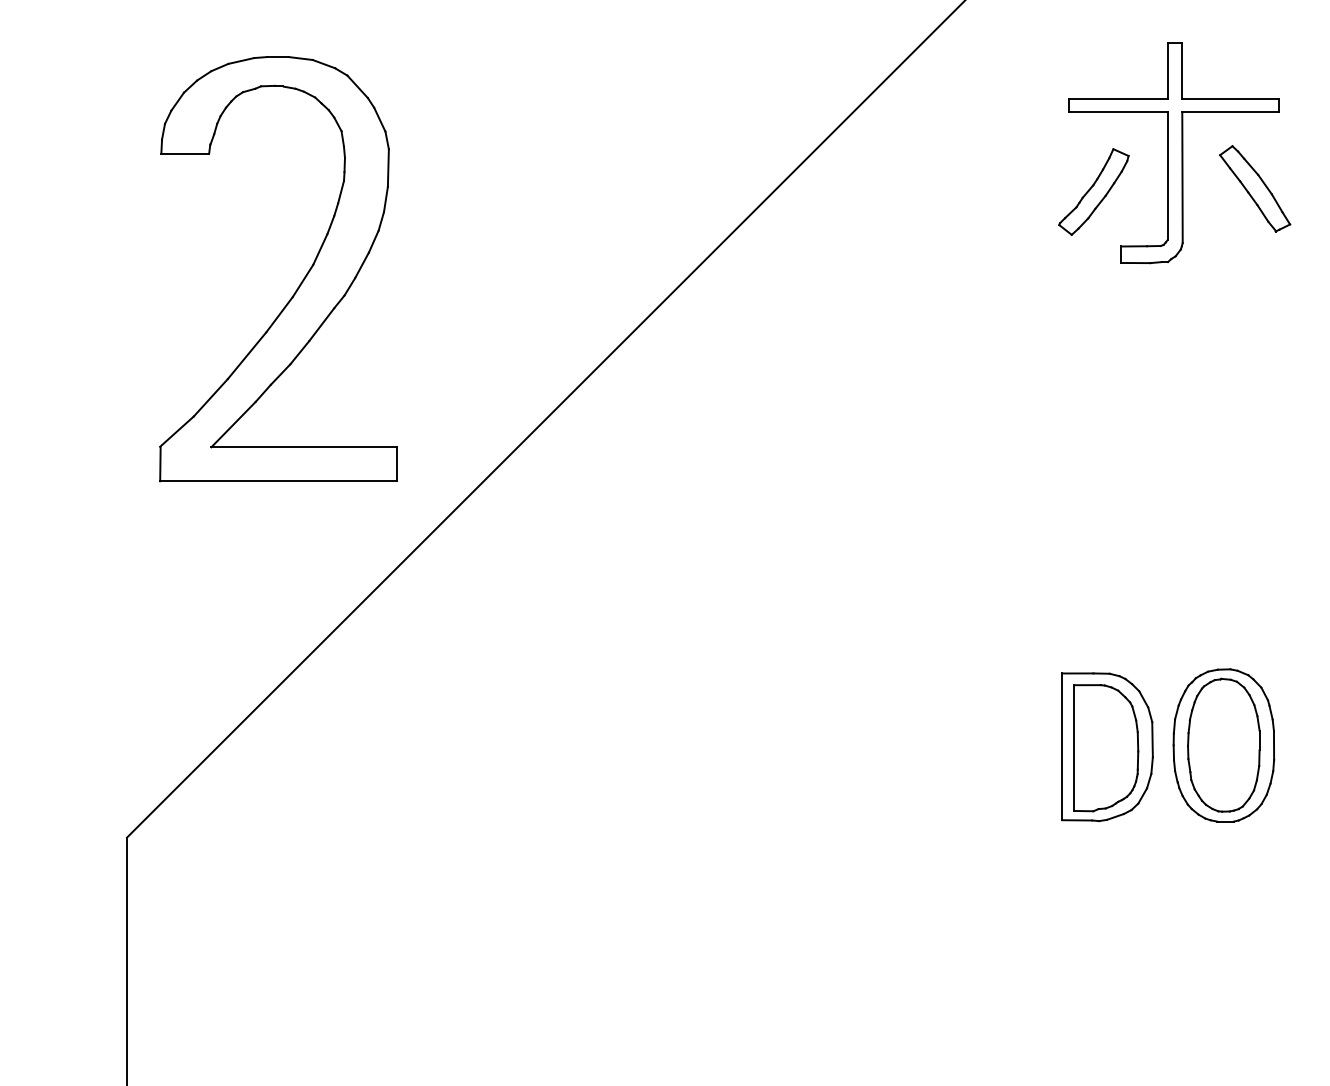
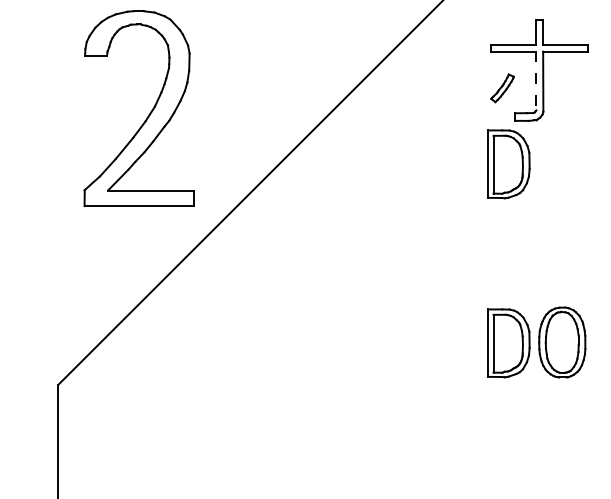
line: (1167, 177) -> (536, 81), solid -> dashed
part: (1254, 188) -> (576, 86), removed
part: (1093, 192) -> (502, 88), size x0.7
part: (299, 281) -> (148, 114), moved
part: (1106, 357) -> (508, 164), added

